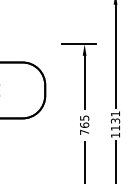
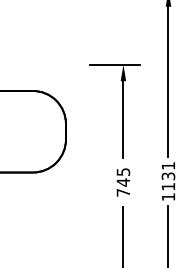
text: (84, 125) -> (123, 182), 765 -> 745

